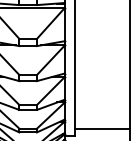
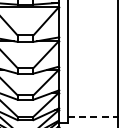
line: (103, 128) -> (93, 116), solid -> dashed

